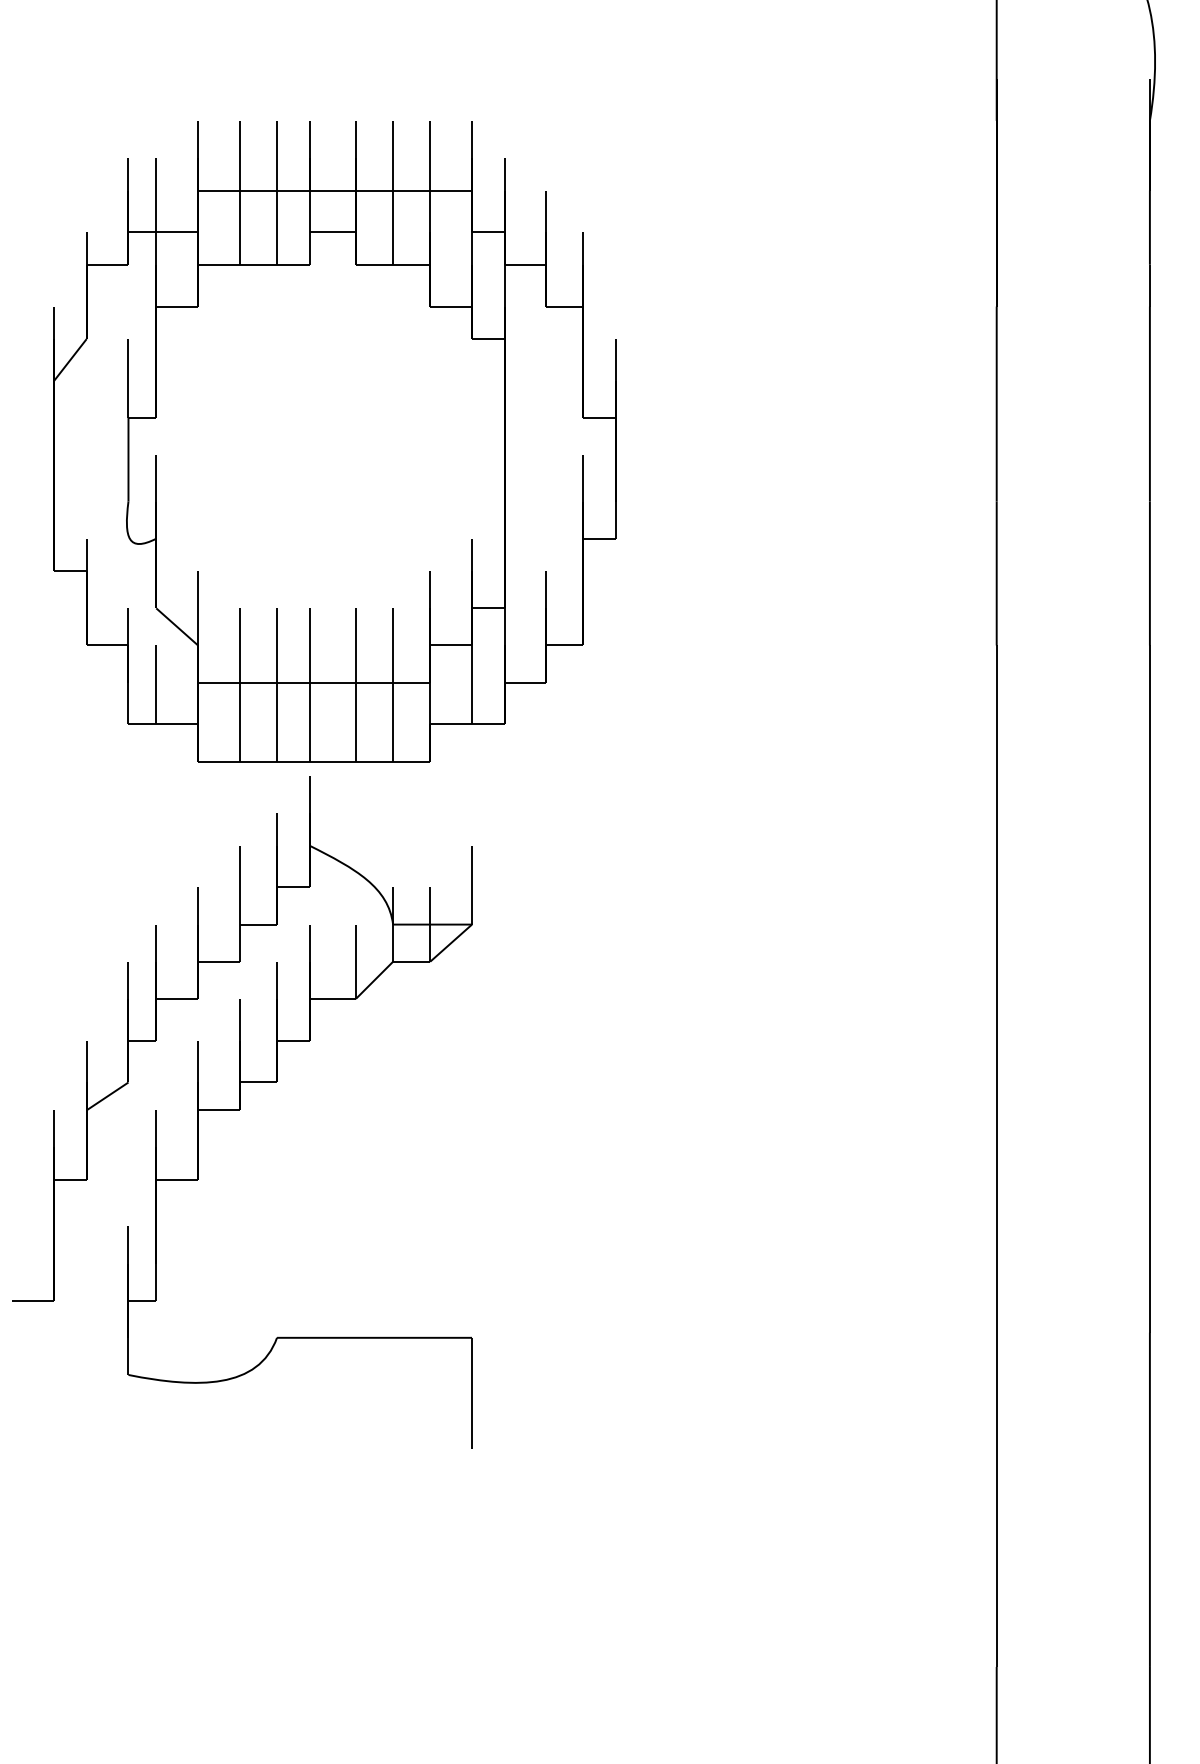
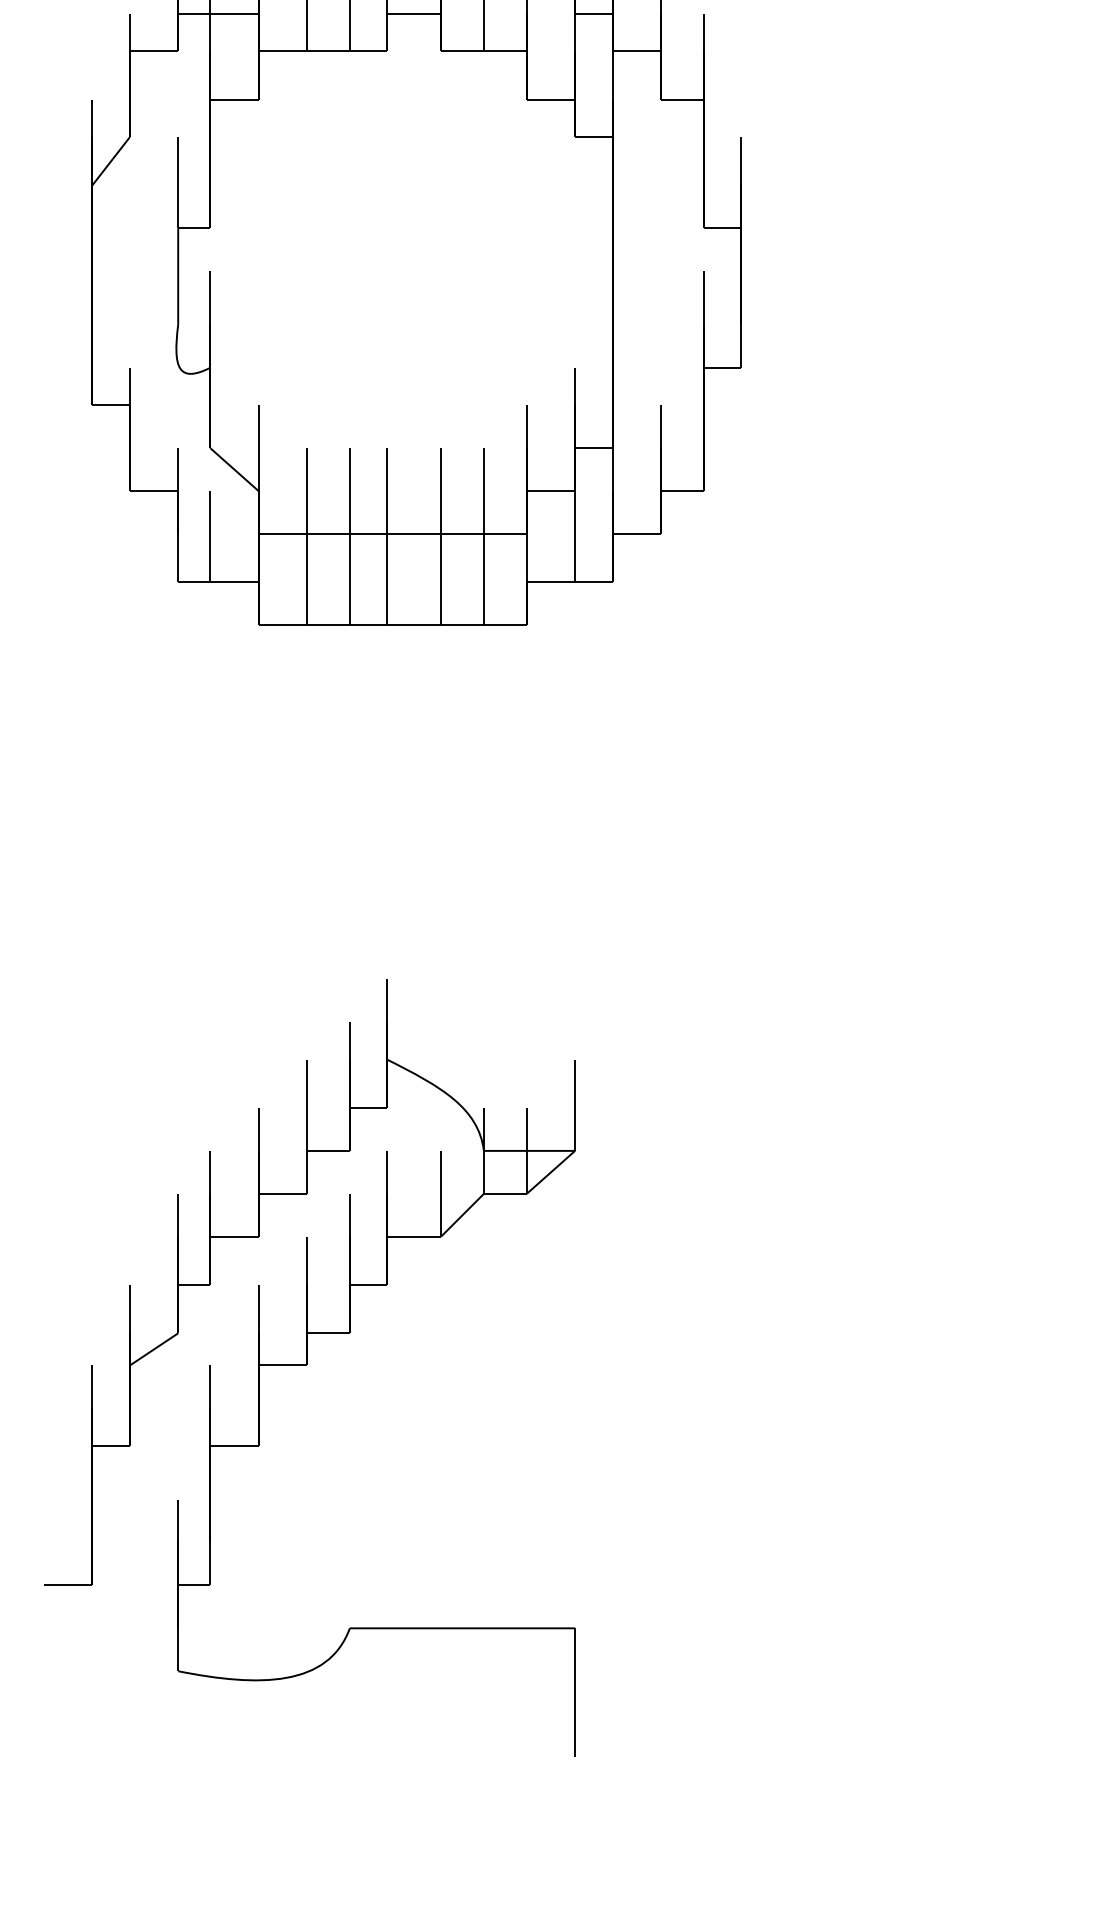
part: (242, 1112) -> (309, 1368), moved

